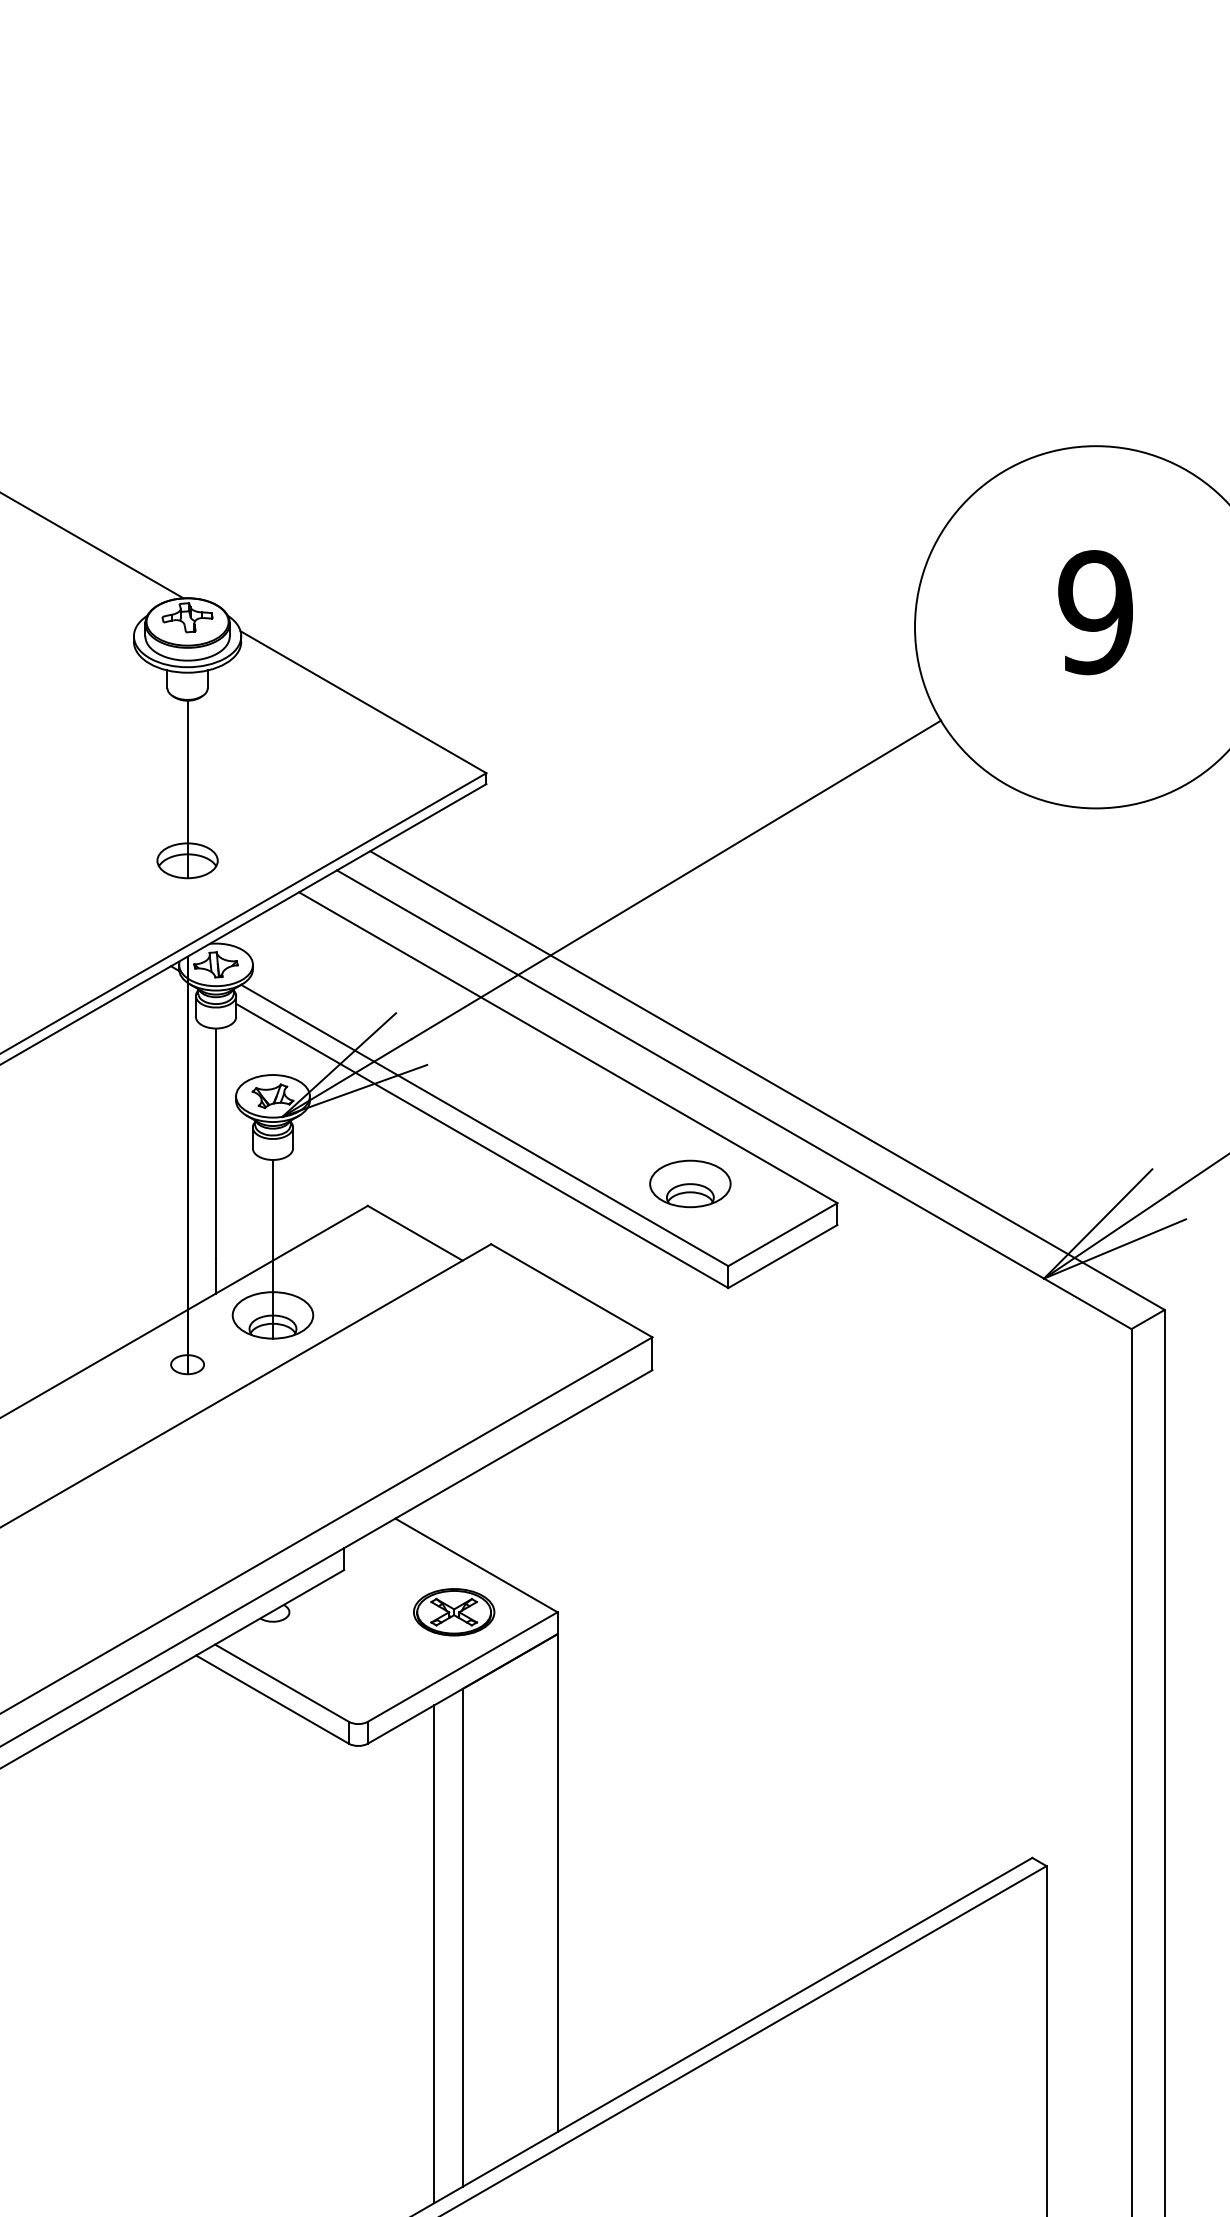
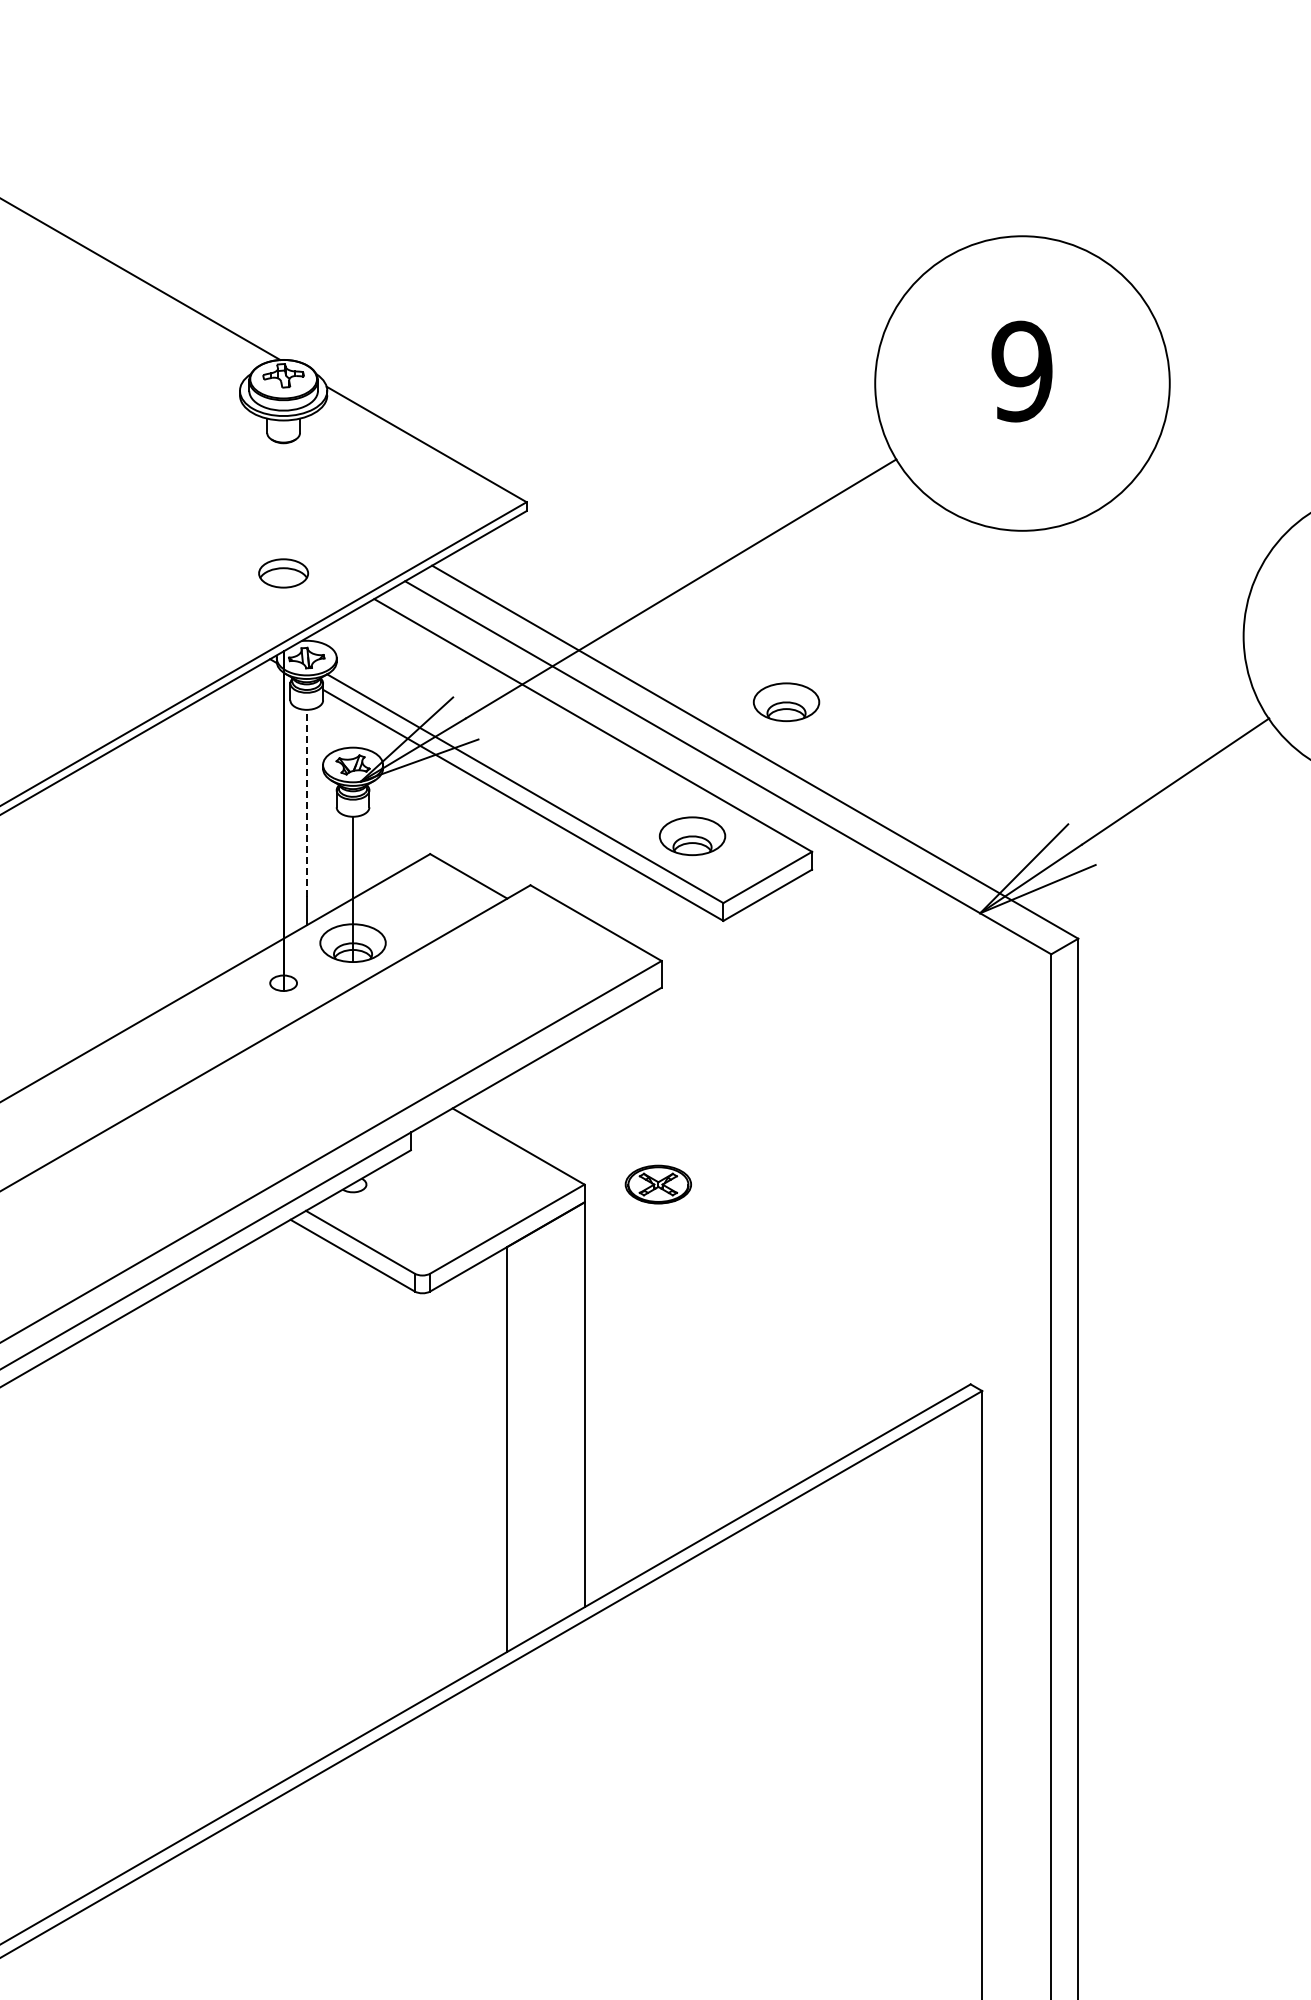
line: (187, 789) -> (283, 515), removed
part: (805, 1019) -> (786, 702), added
line: (215, 1143) -> (306, 803), solid -> dashed
part: (453, 1612) -> (657, 1184), moved
line: (434, 1953) -> (484, 1462), removed

